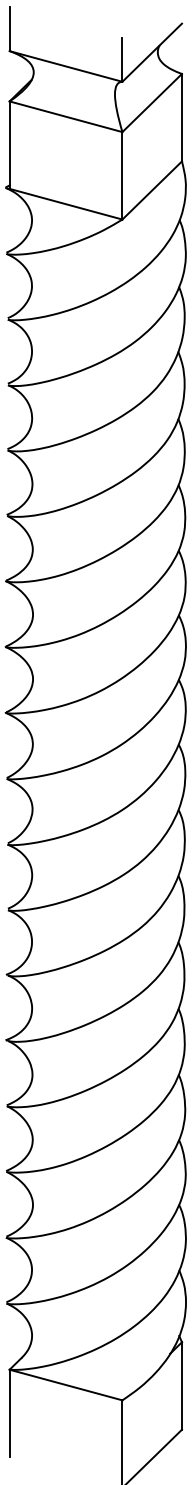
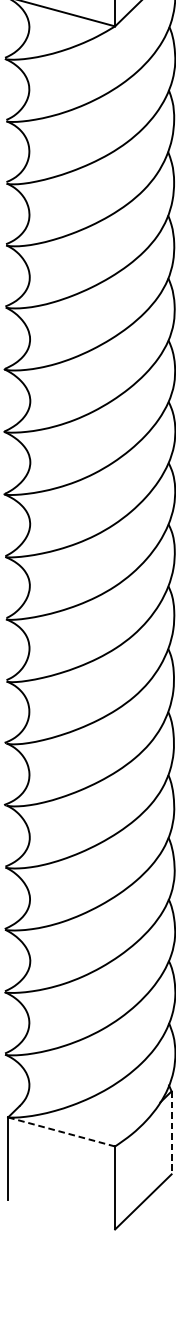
line: (66, 1385) -> (62, 1132), solid -> dashed
line: (181, 1386) -> (171, 1133), solid -> dashed

